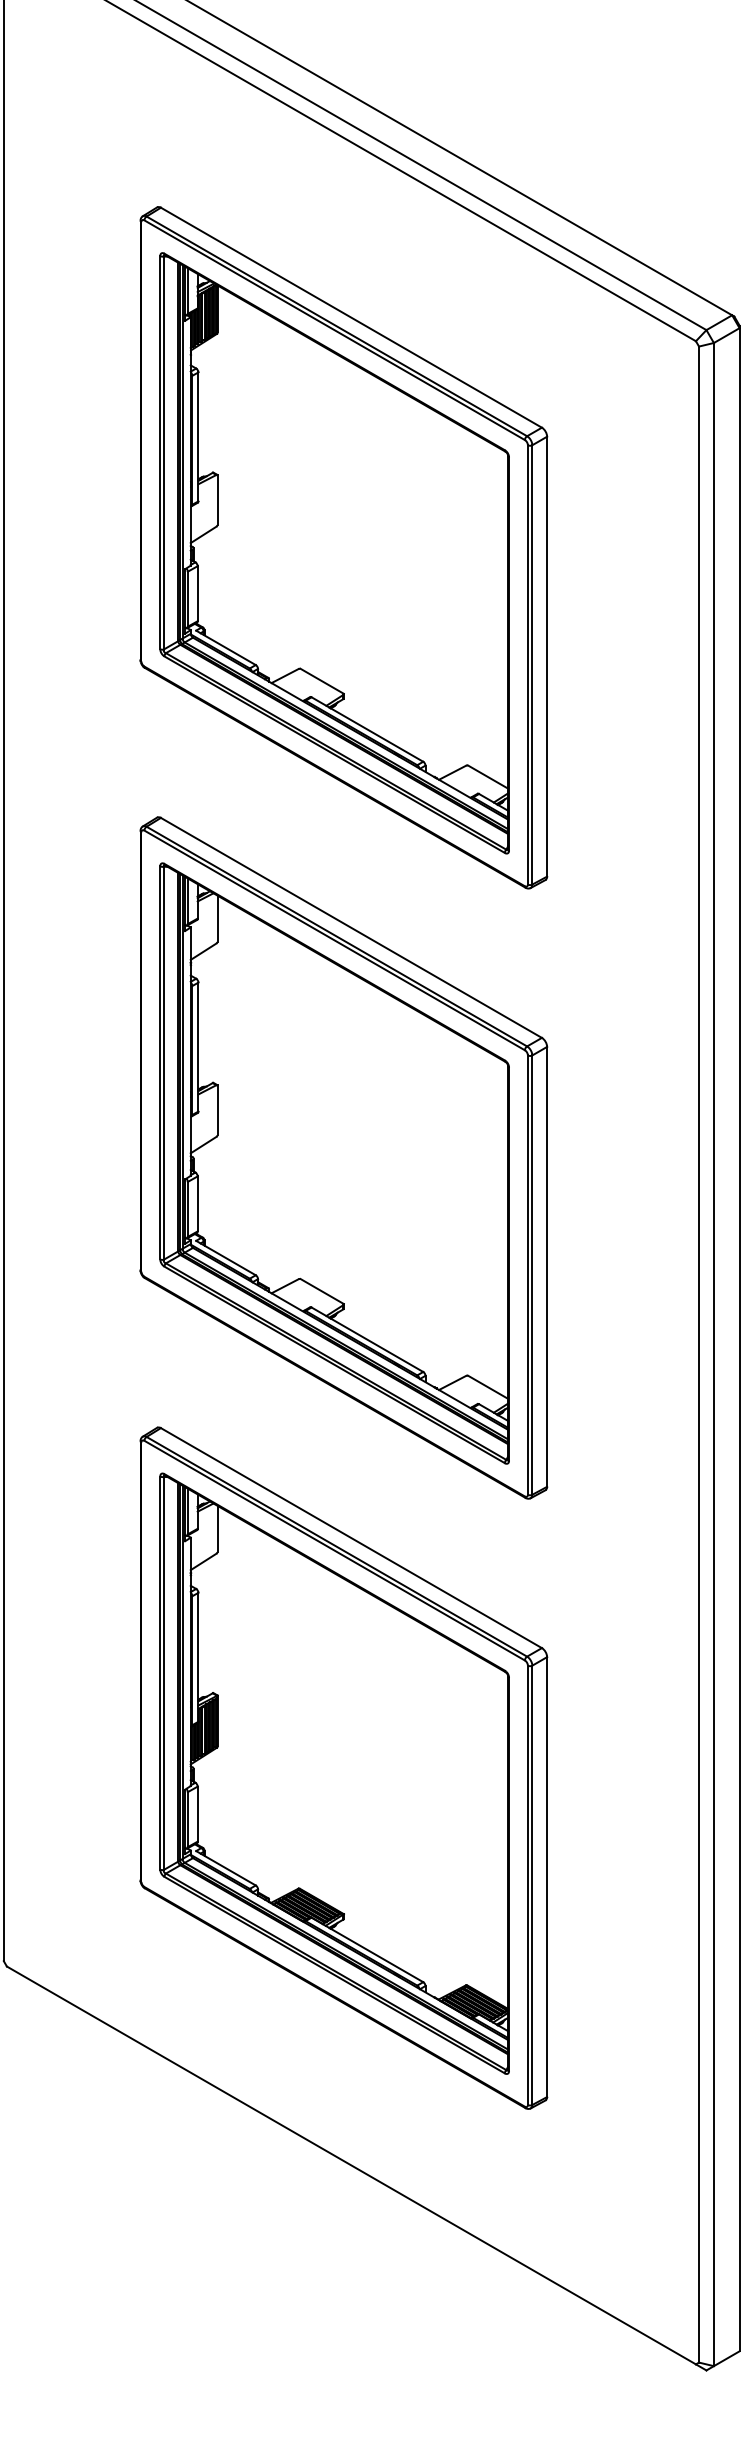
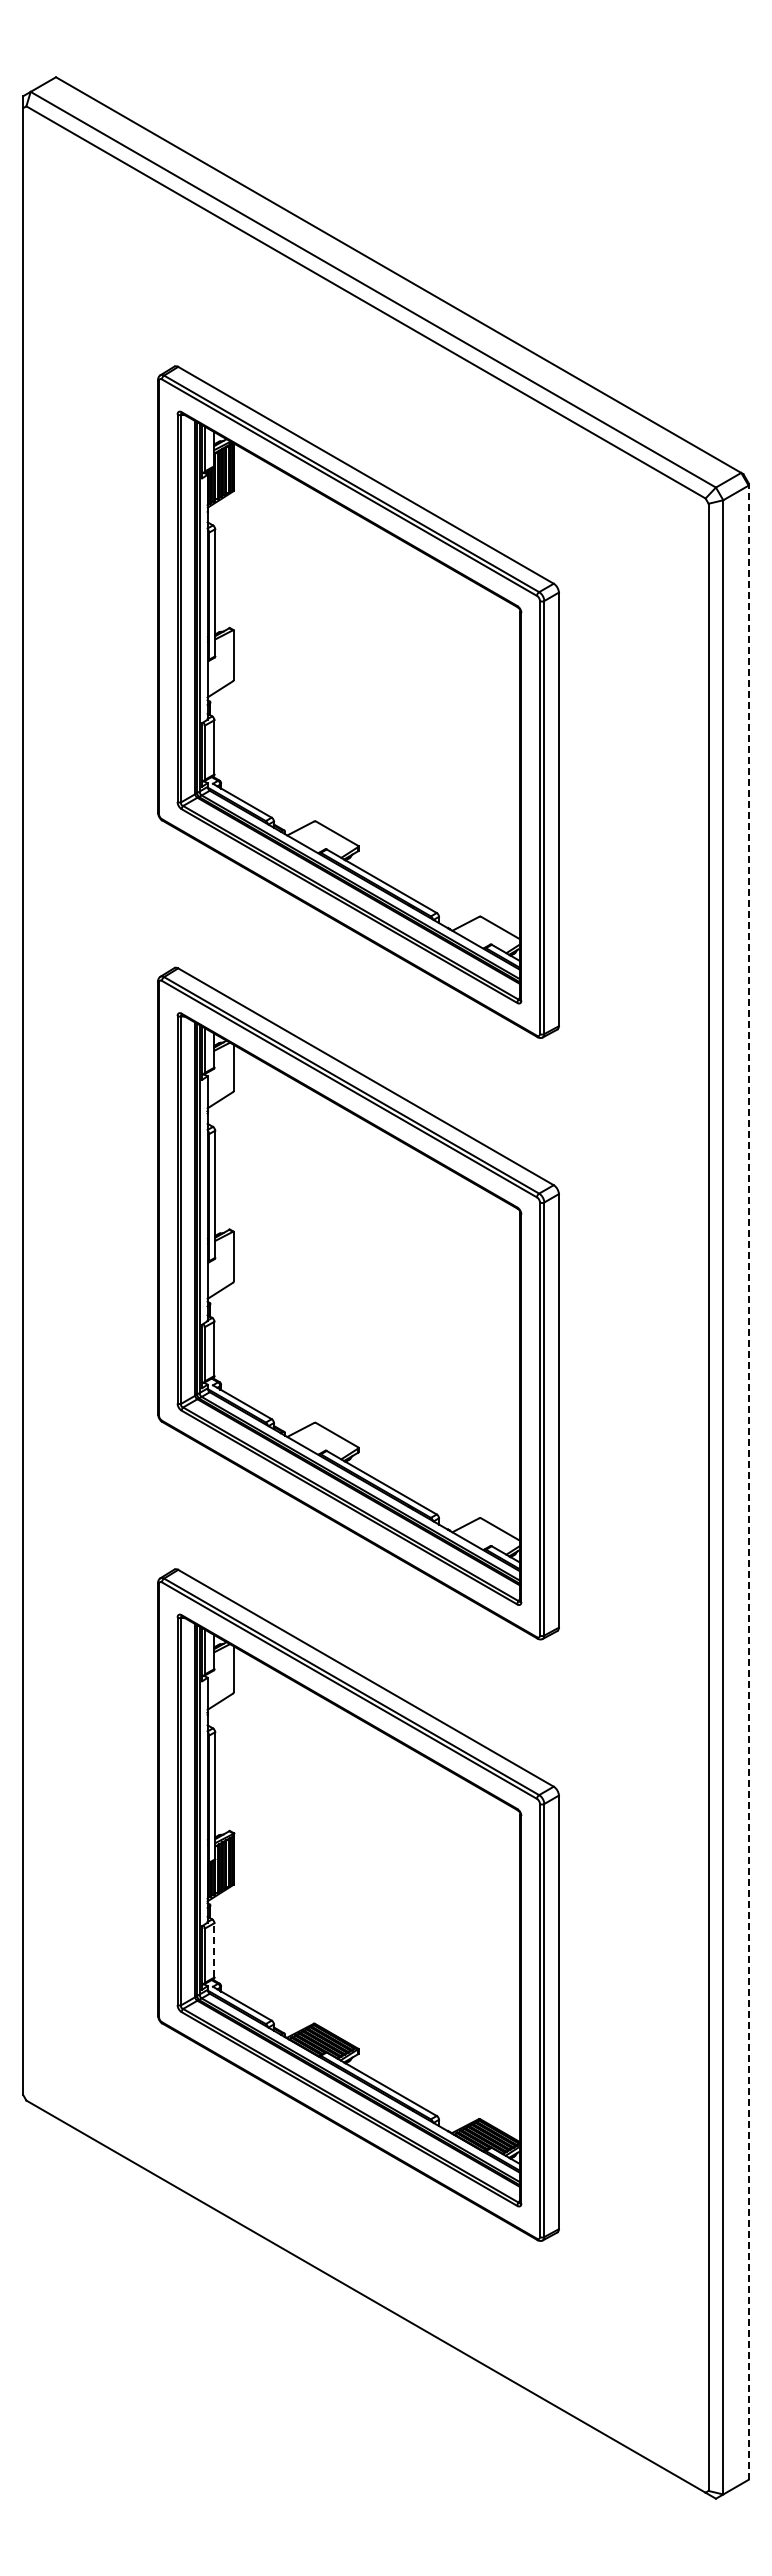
line: (739, 1338) -> (748, 1481), solid -> dashed
line: (197, 1813) -> (214, 1949), solid -> dashed

